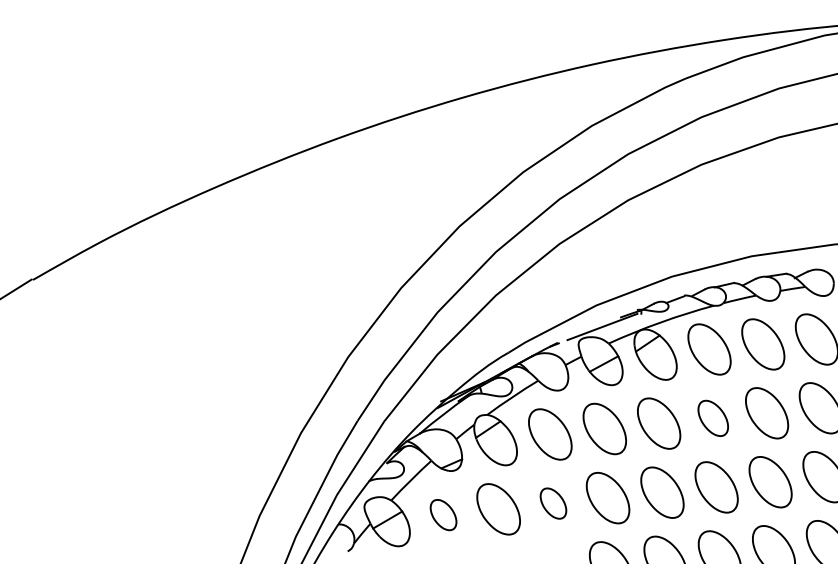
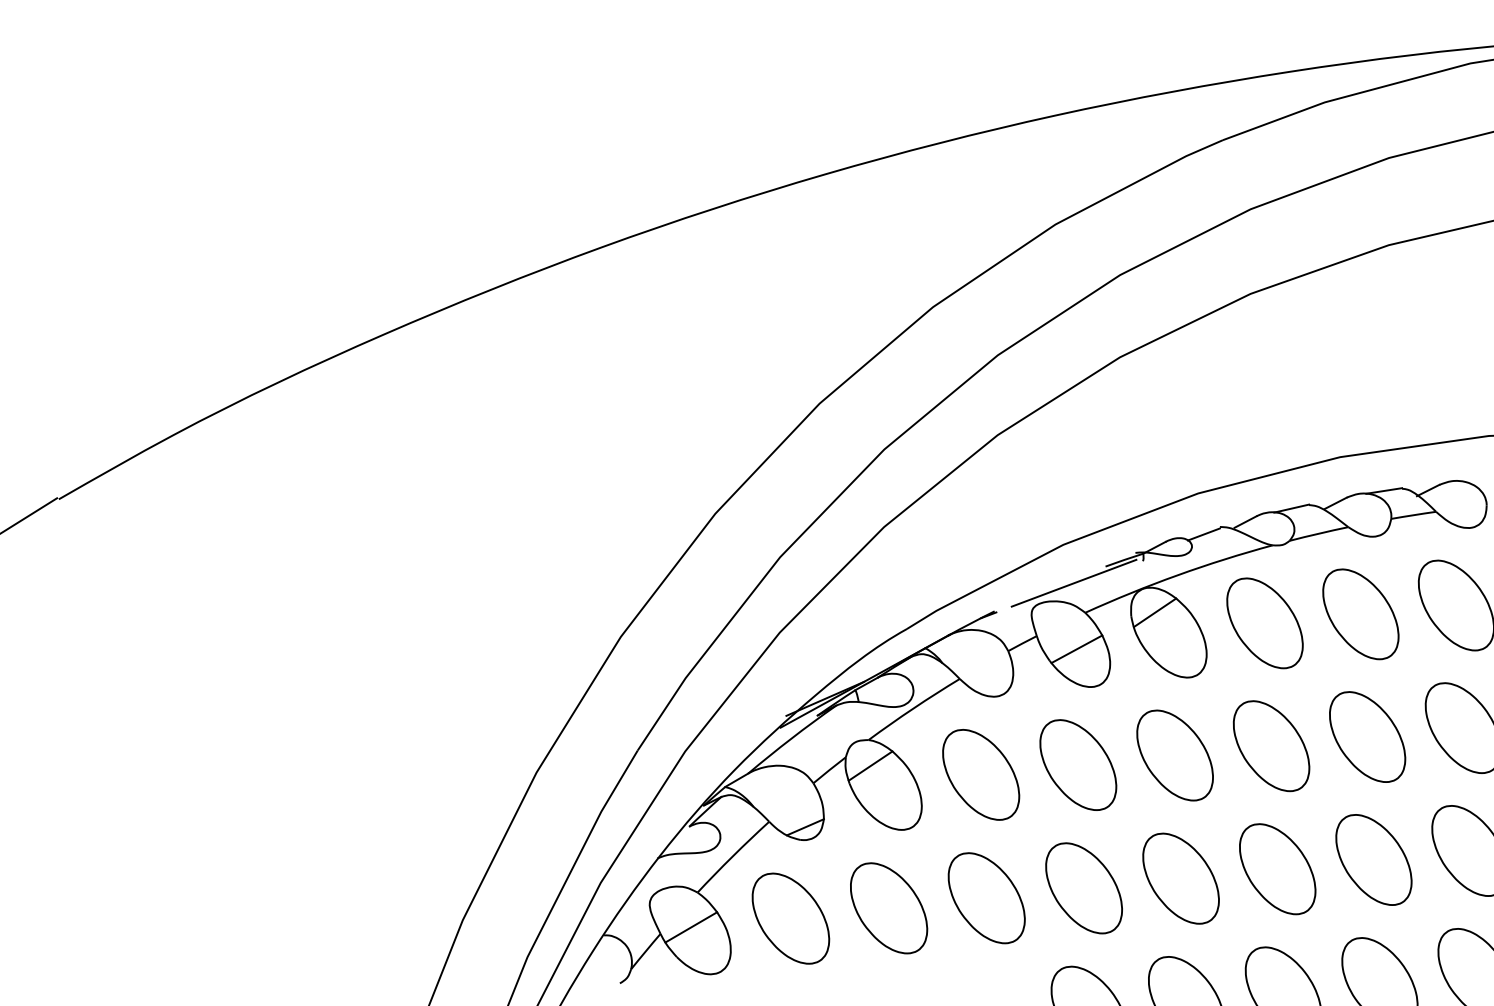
part: (713, 418) -> (1272, 746), size x1.43
part: (553, 503) -> (986, 897), size x1.67
part: (443, 514) -> (790, 917), size x1.67

